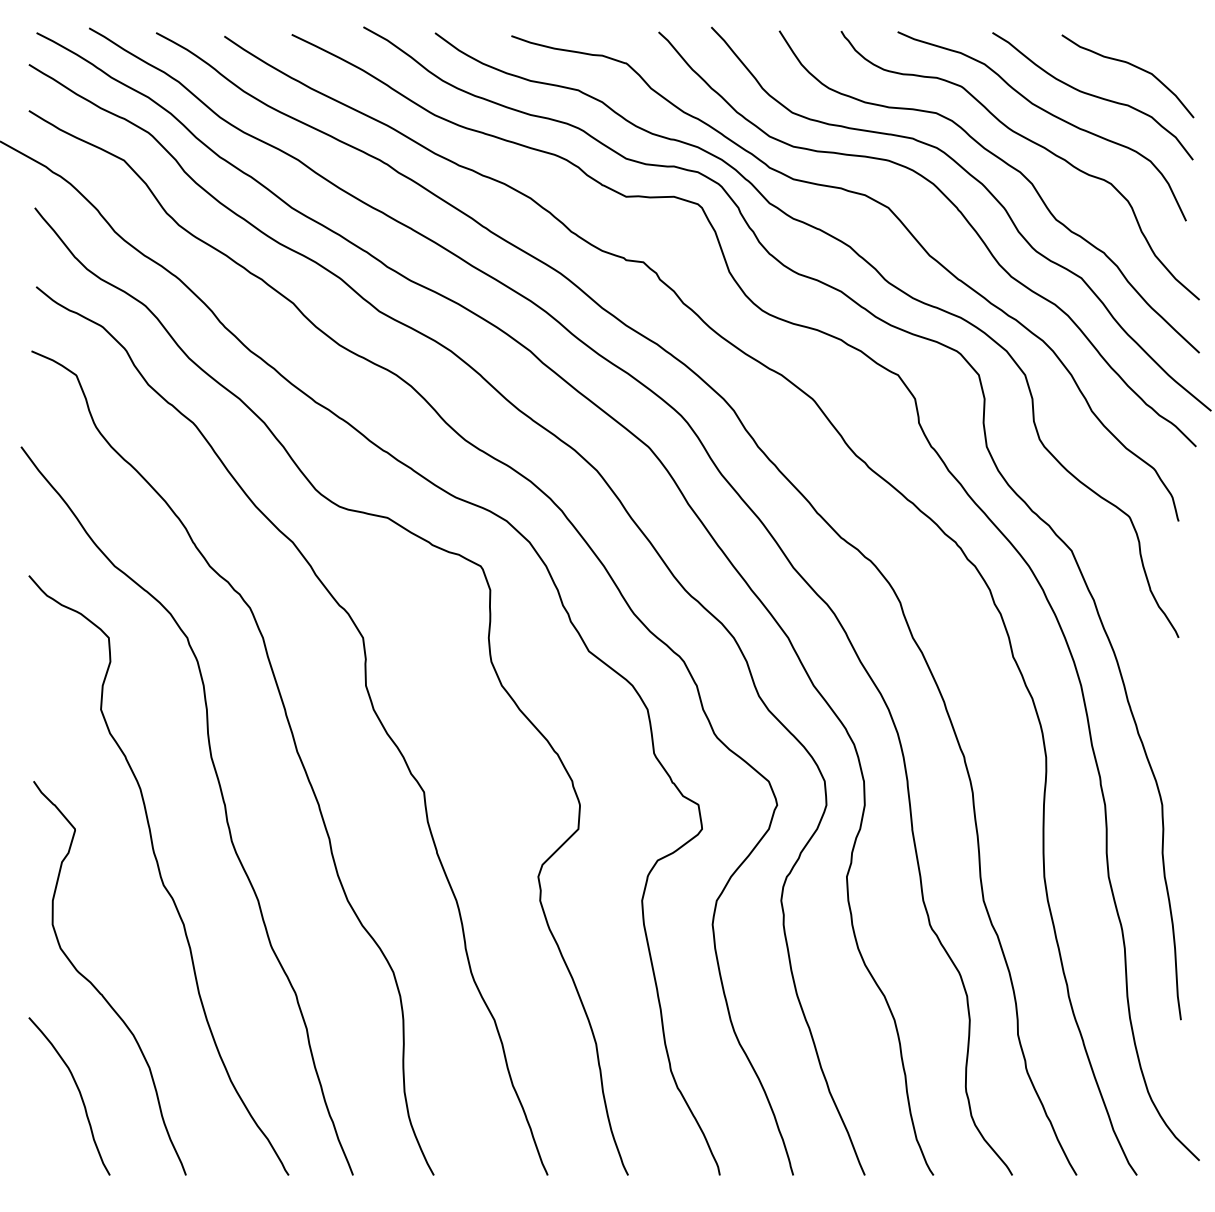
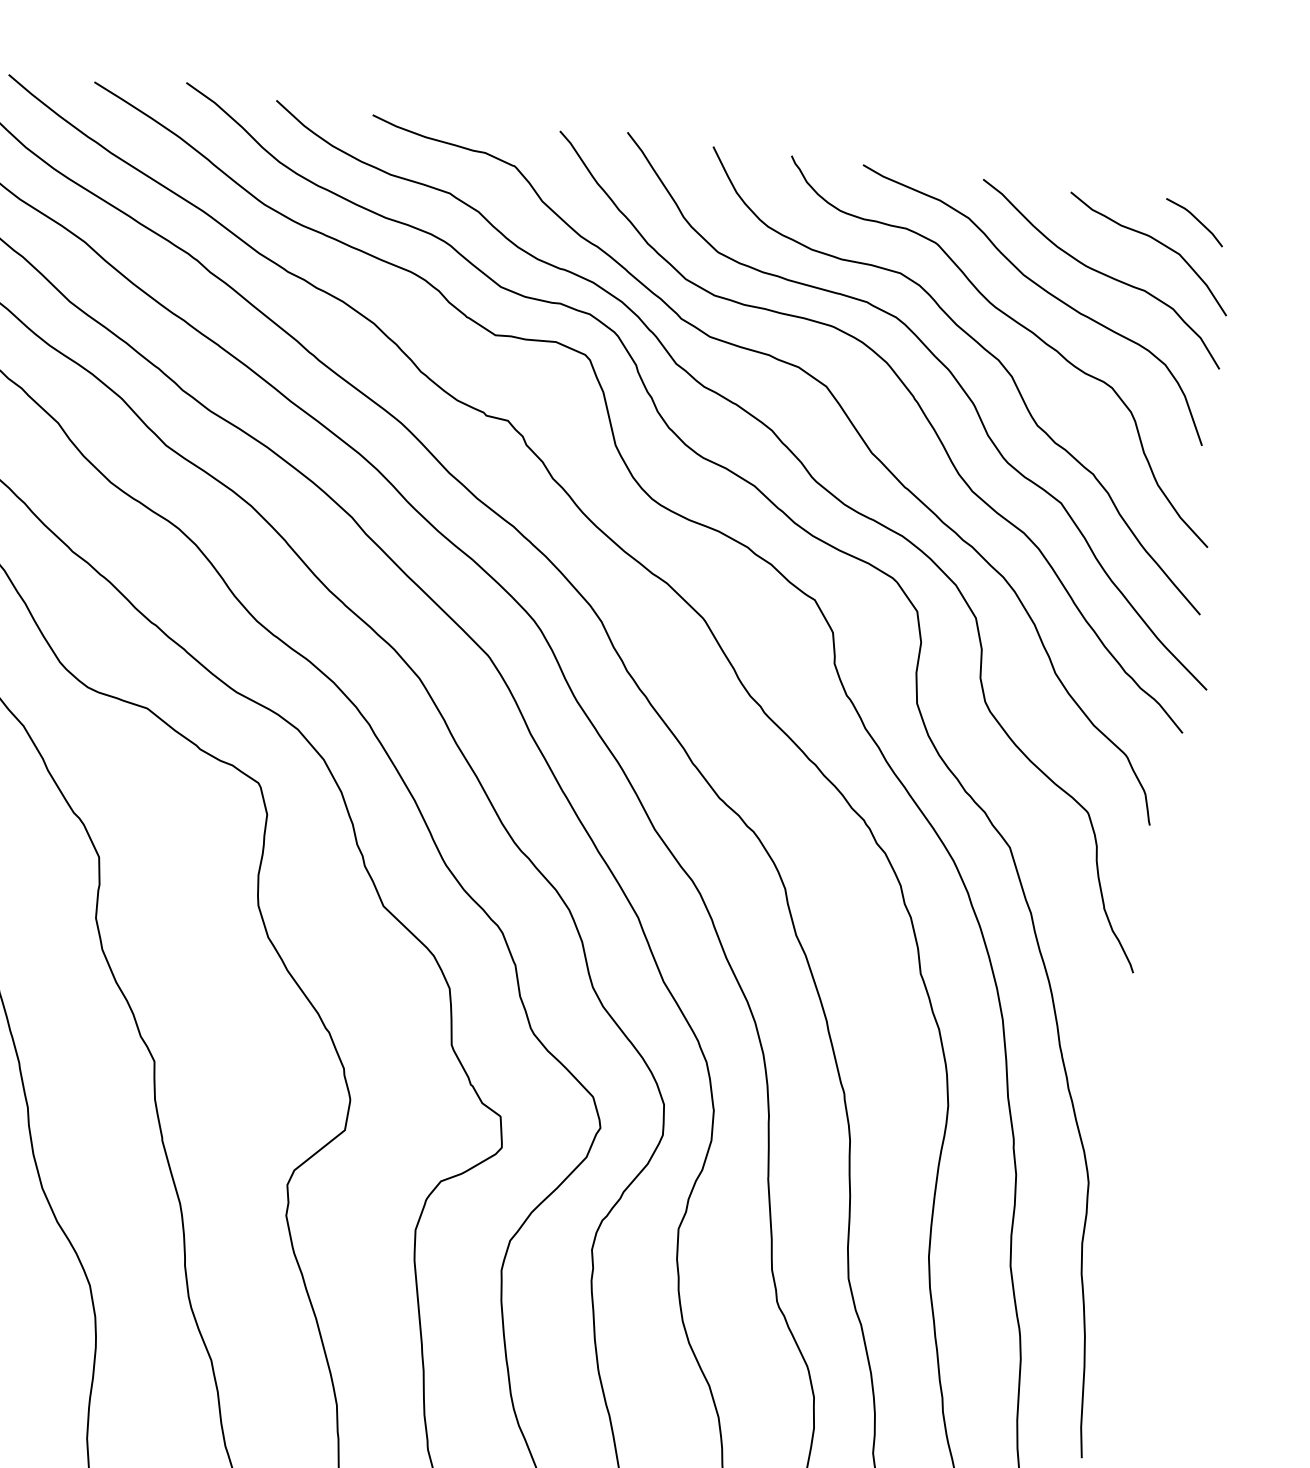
curve: (1161, 45) -> (1195, 219), added

